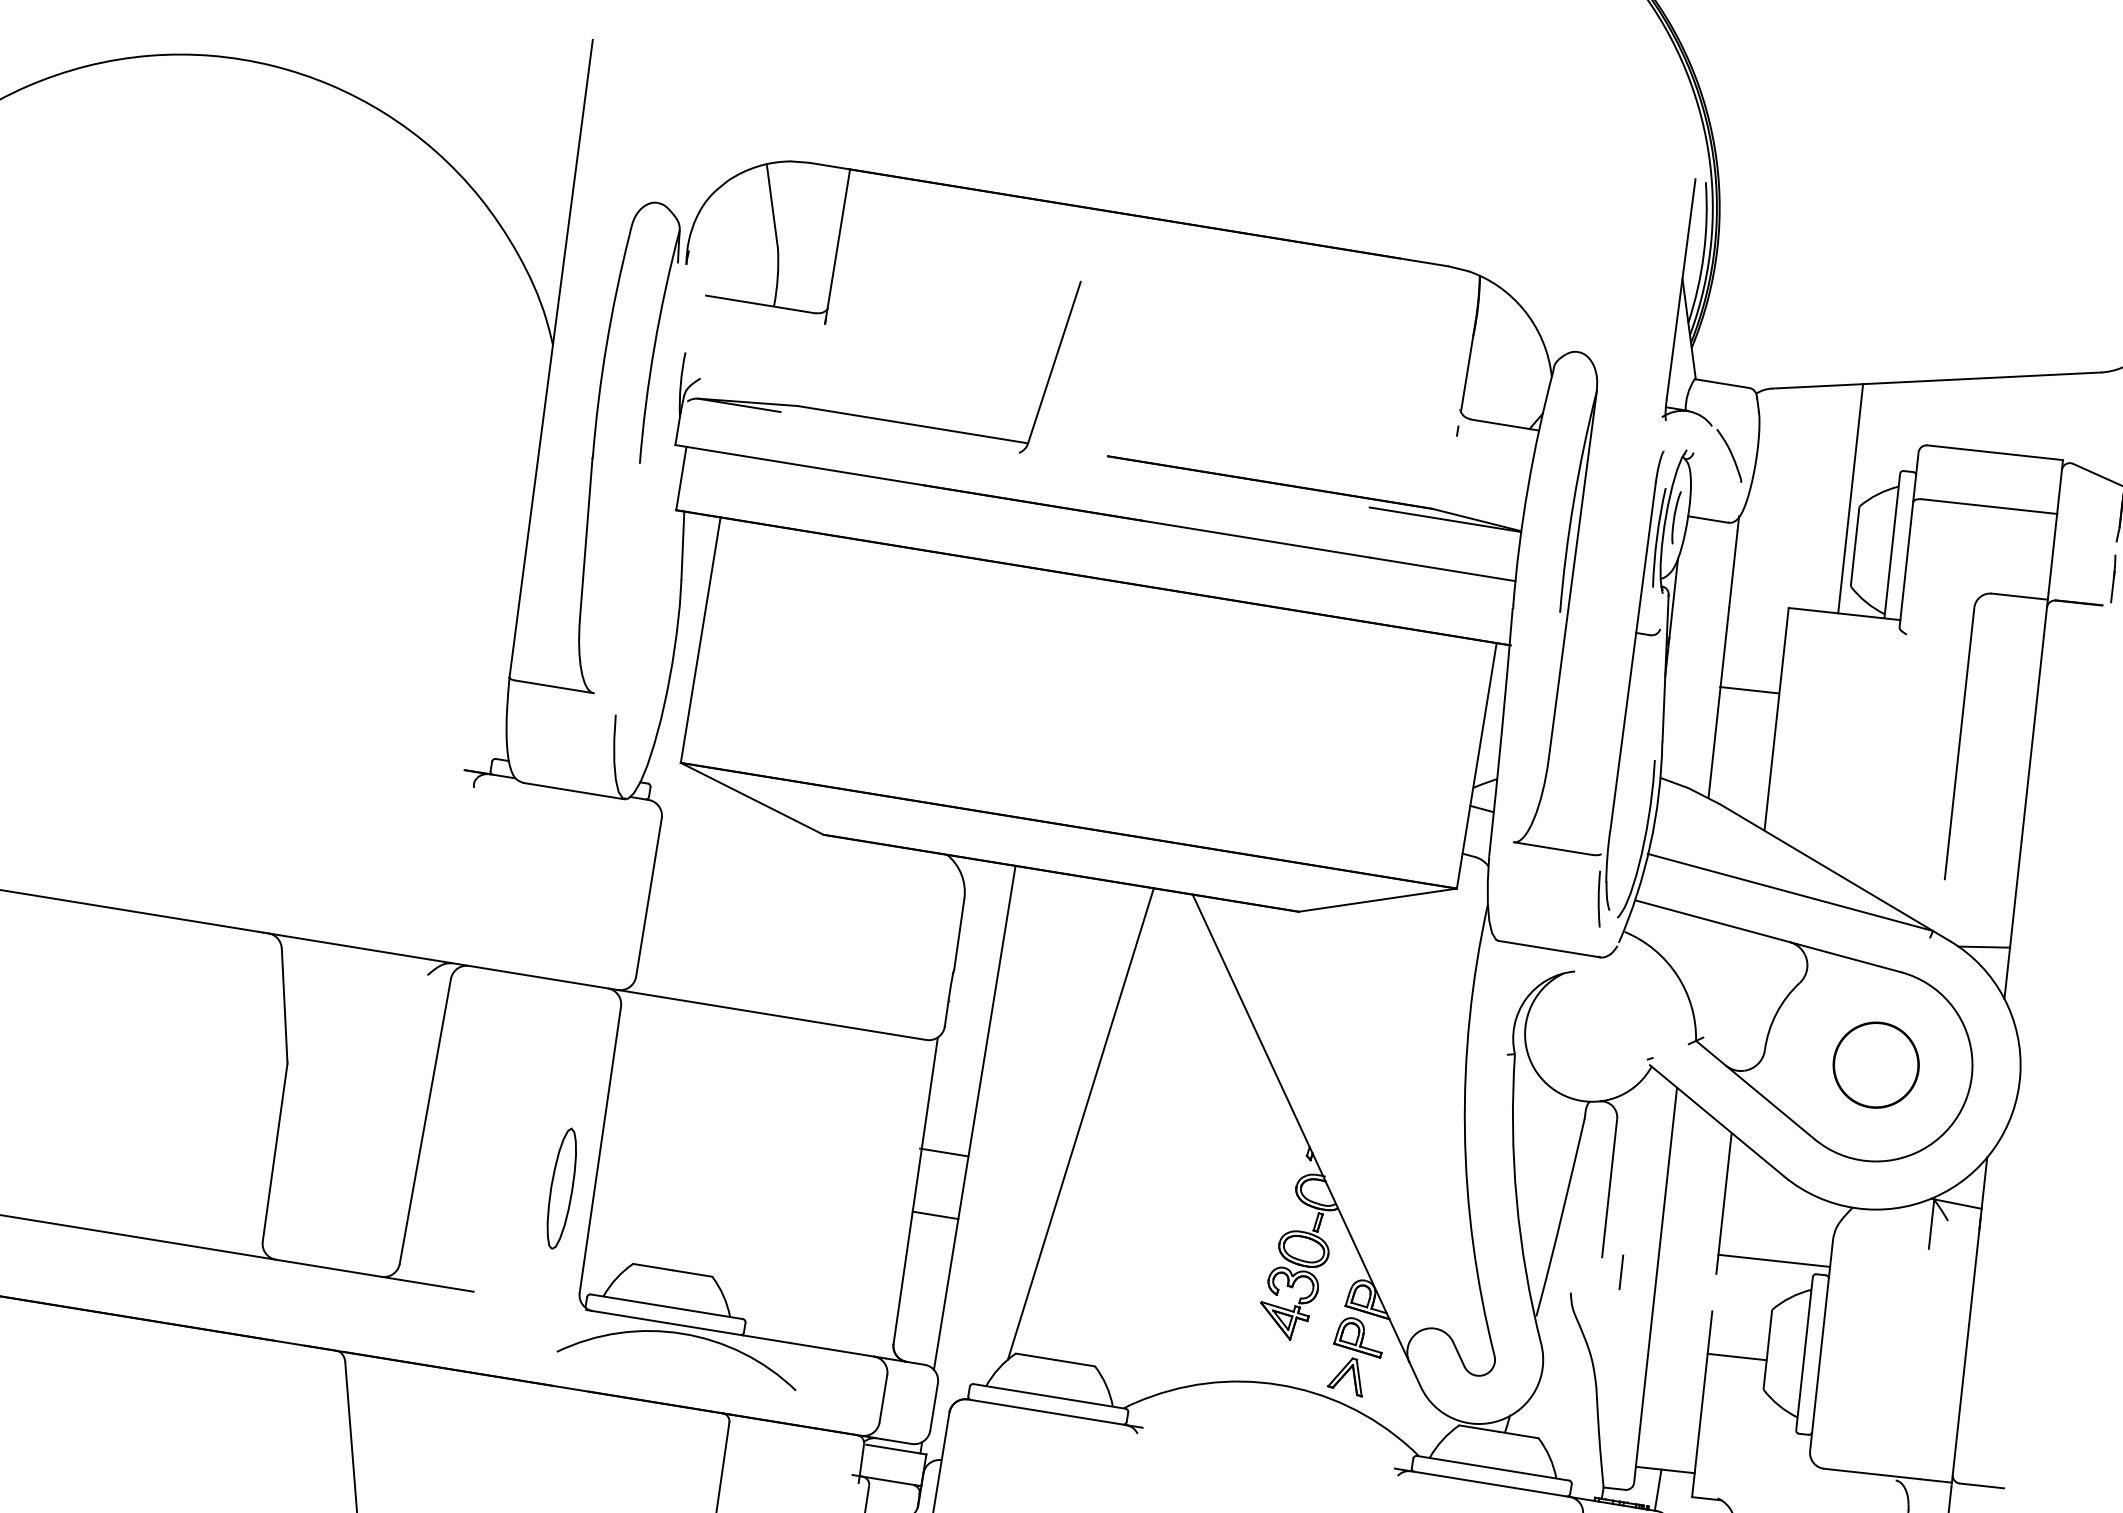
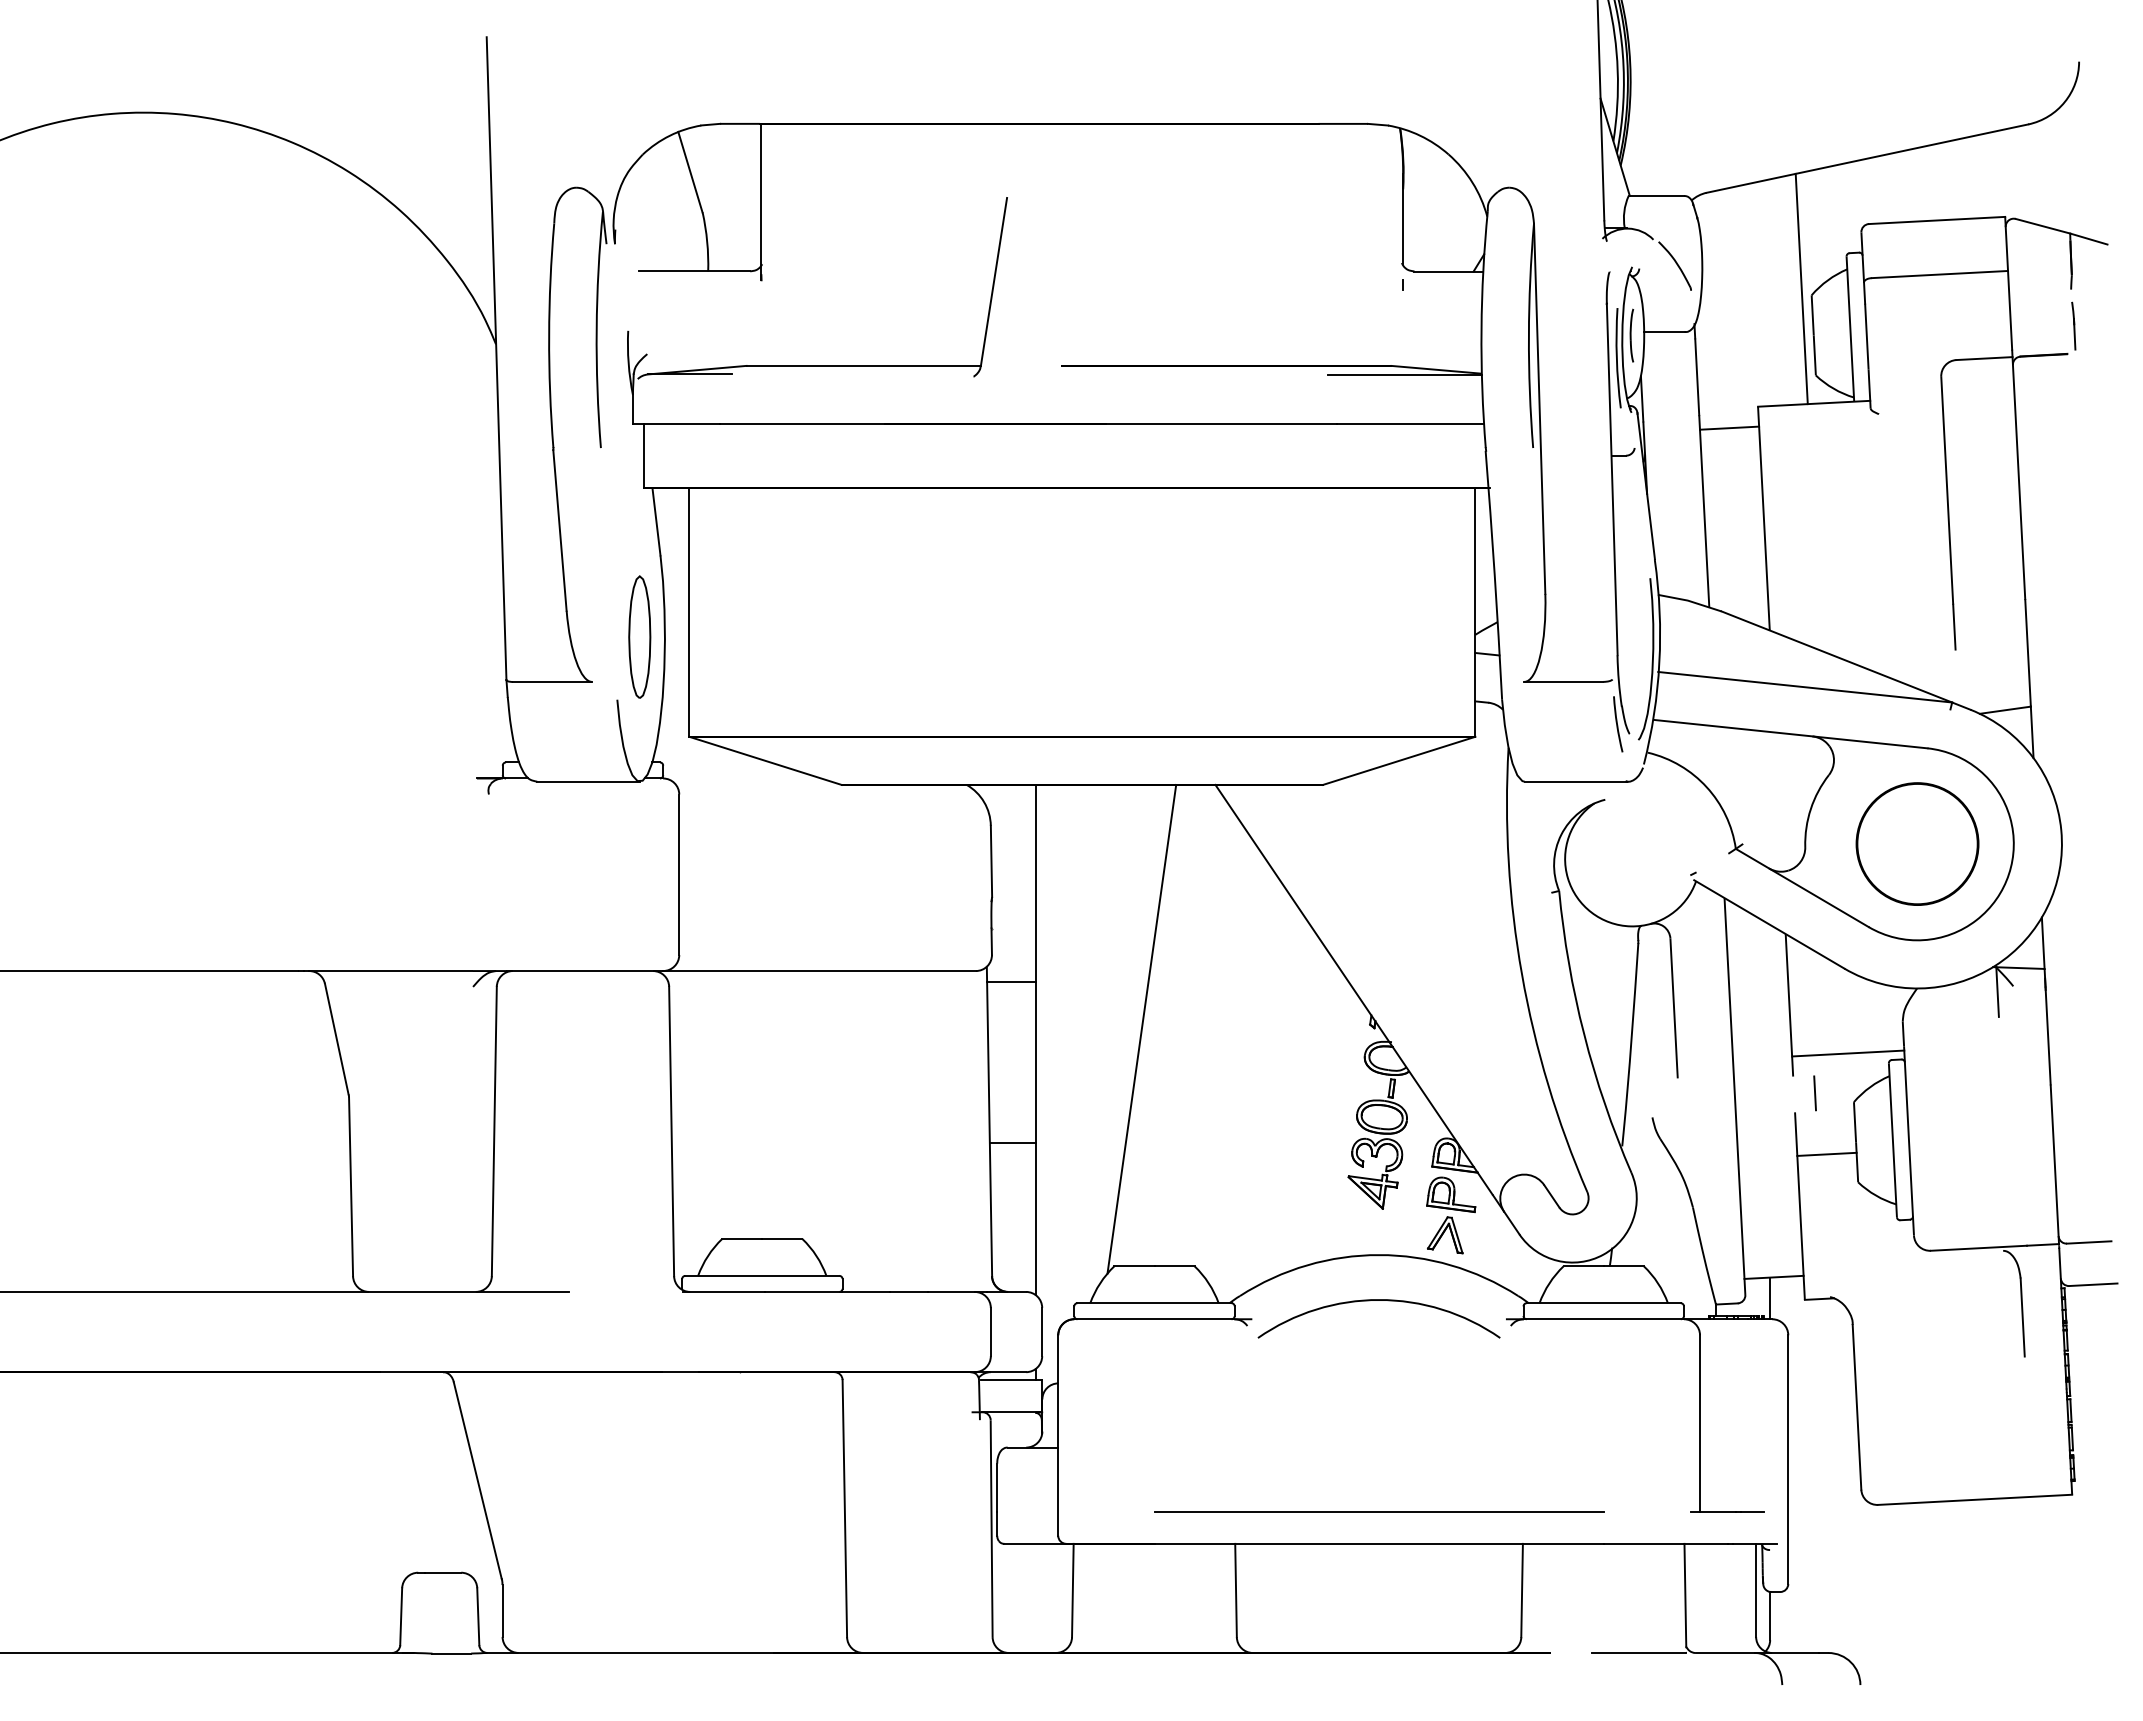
line: (1749, 689) -> (1729, 427), moved
part: (1876, 1064) -> (1917, 843), size x1.43
line: (944, 1152) -> (1011, 982), moved
part: (561, 1188) -> (639, 636), moved
line: (1620, 1272) -> (1814, 1093), moved
arc: (681, 1334) -> (1378, 1300), moved

